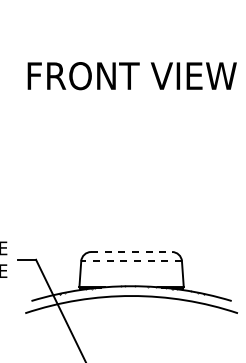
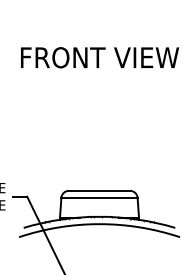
line: (132, 252) -> (100, 191), dashed -> solid
line: (131, 261) -> (99, 198), dashed -> solid

